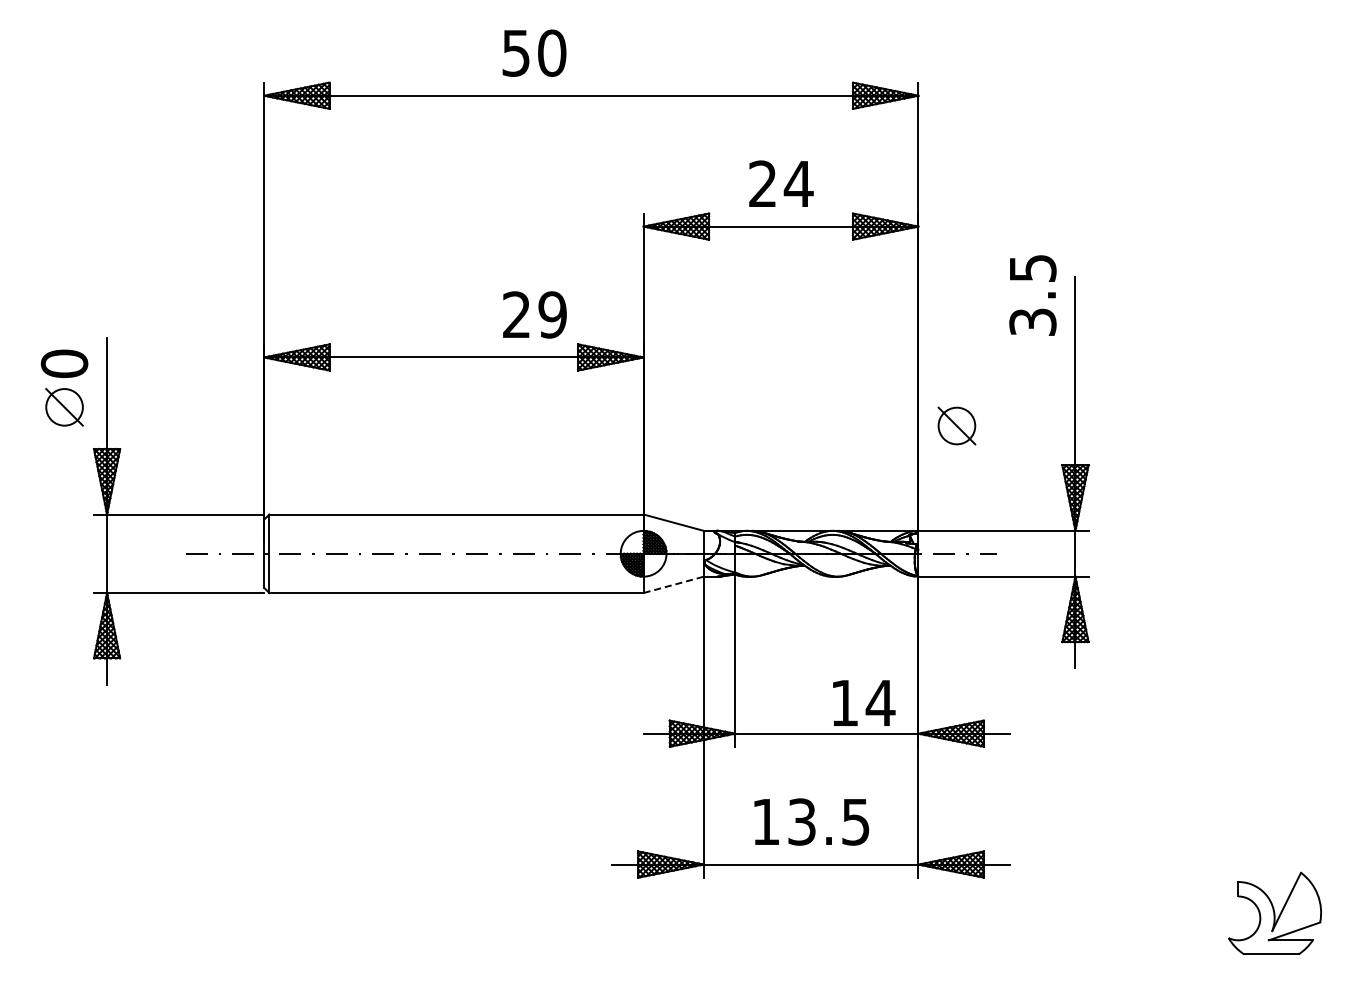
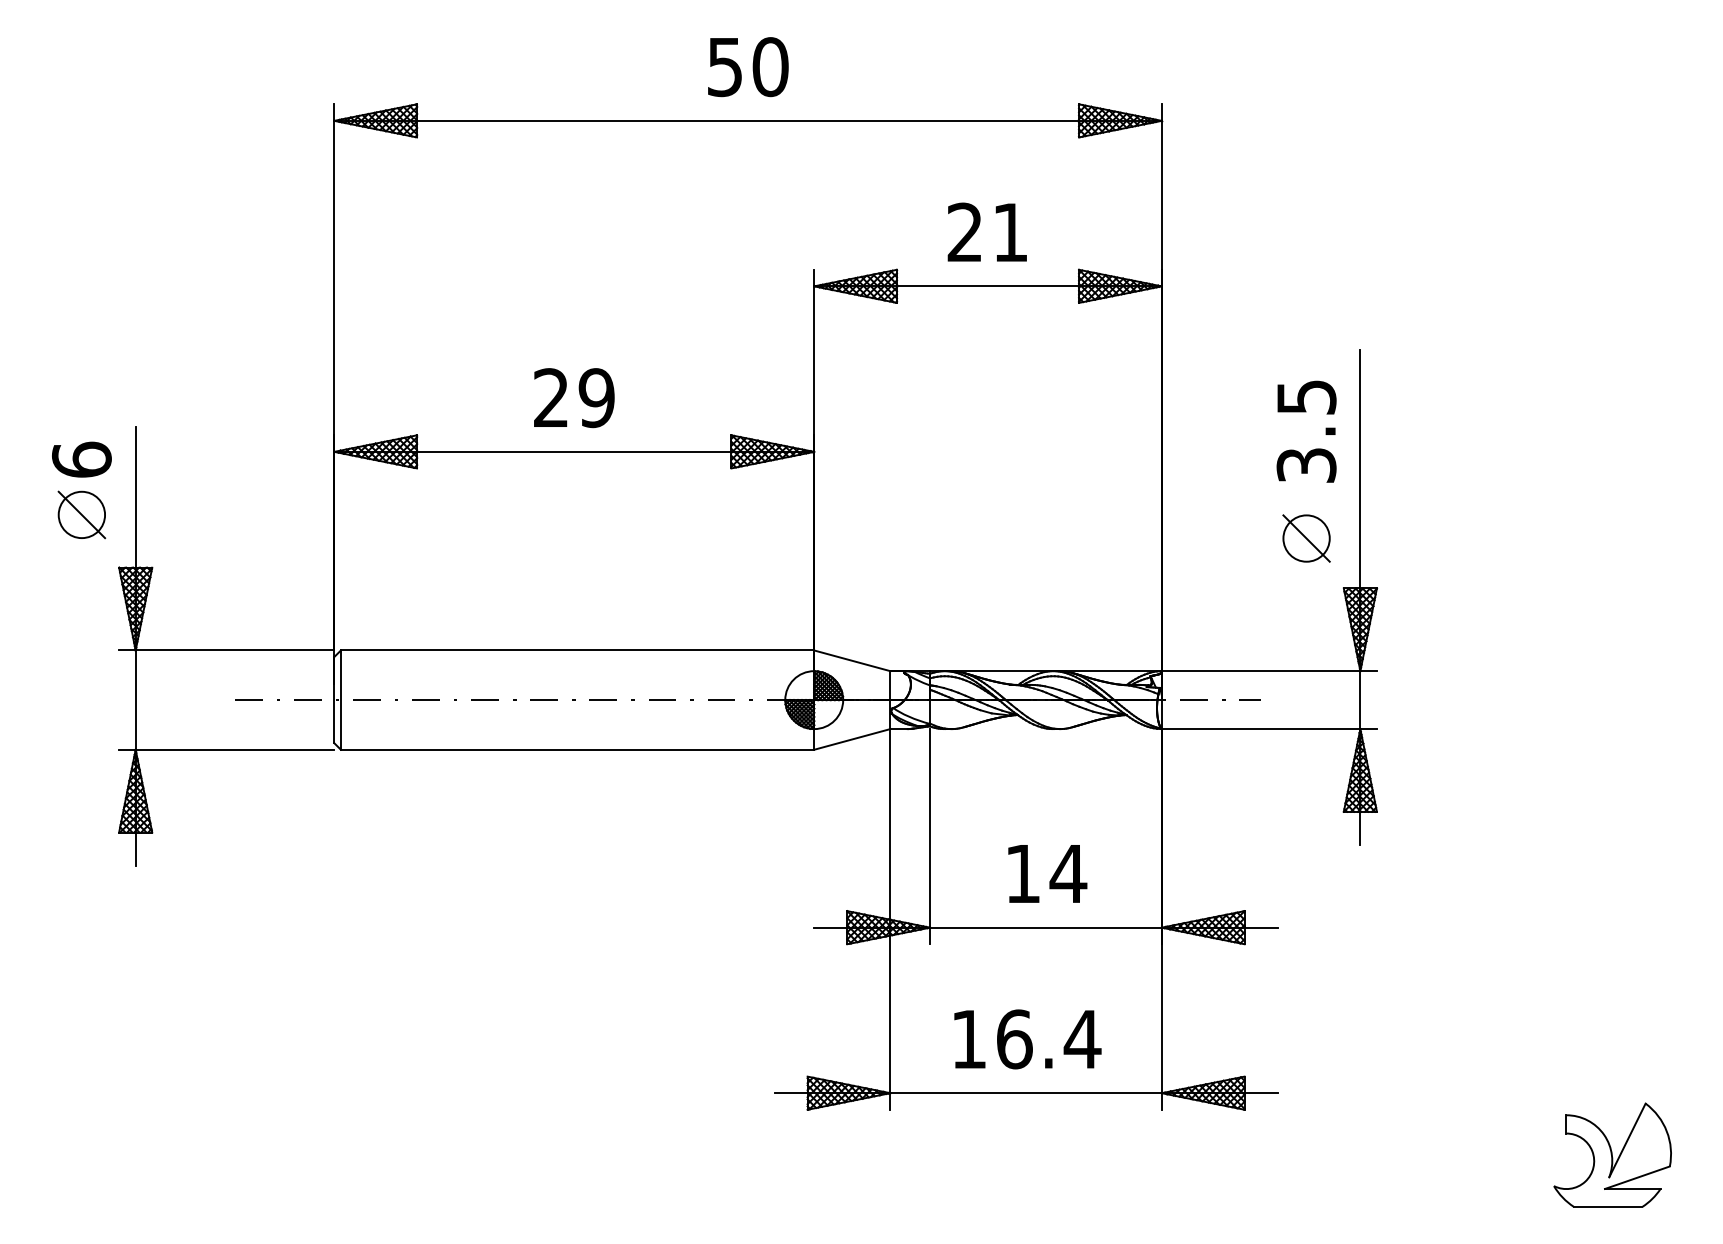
text: (534, 52) -> (748, 66), moved
text: (798, 183) -> (1010, 231), 24 -> 21
text: (1032, 295) -> (1306, 431), moved
text: (534, 314) -> (573, 397), moved
text: (64, 363) -> (81, 459), 0 -> 6
part: (956, 425) -> (1306, 537), moved
line: (674, 584) -> (853, 738), dashed -> solid
text: (864, 702) -> (1048, 873), moved
text: (829, 821) -> (1049, 1038), 13.5 -> 16.4

